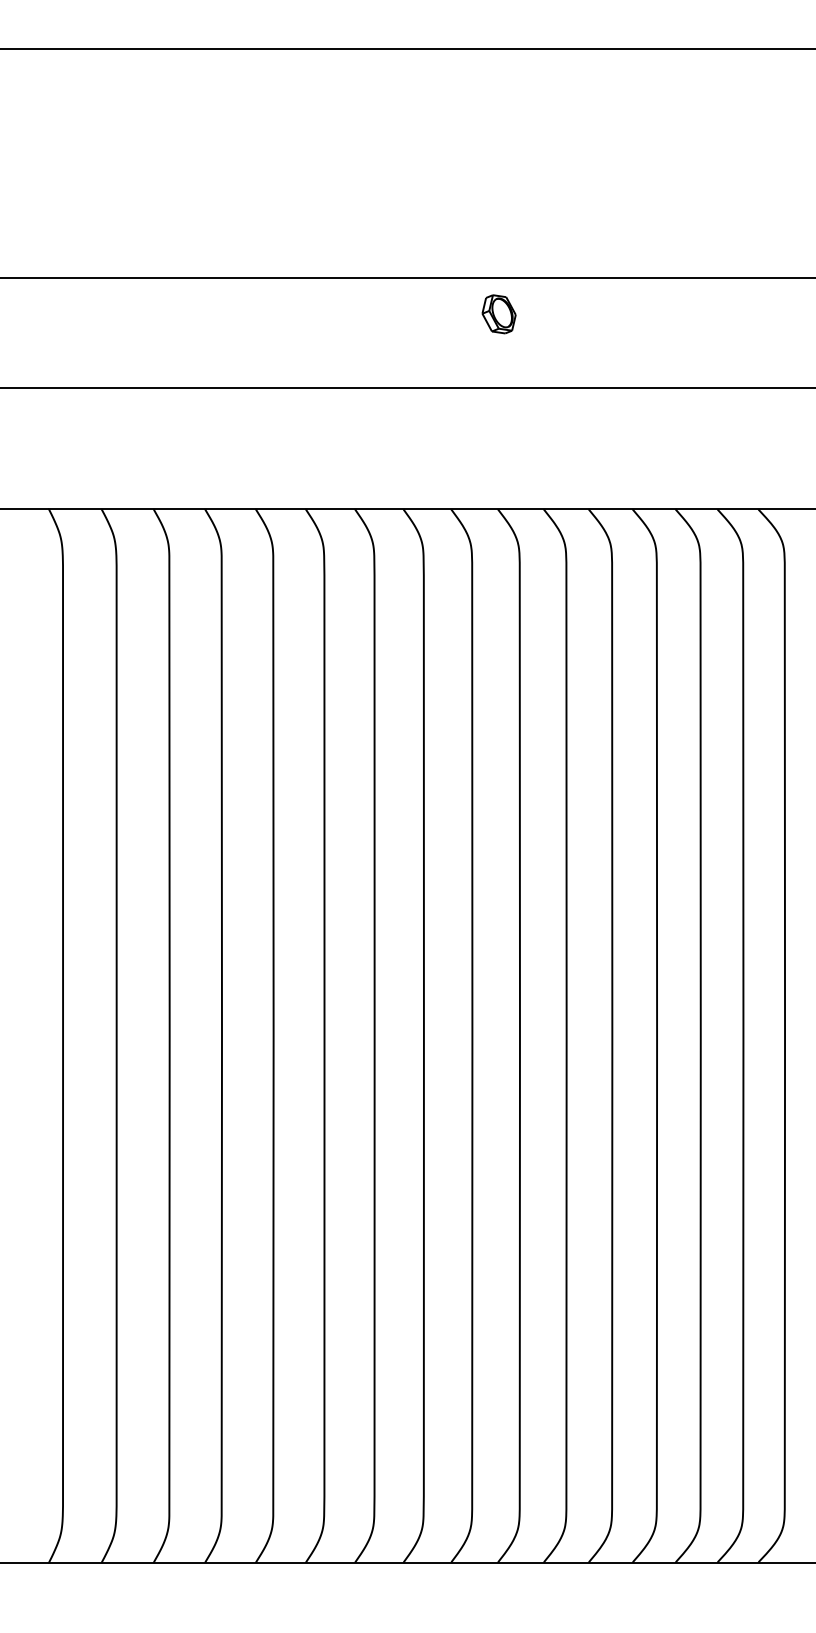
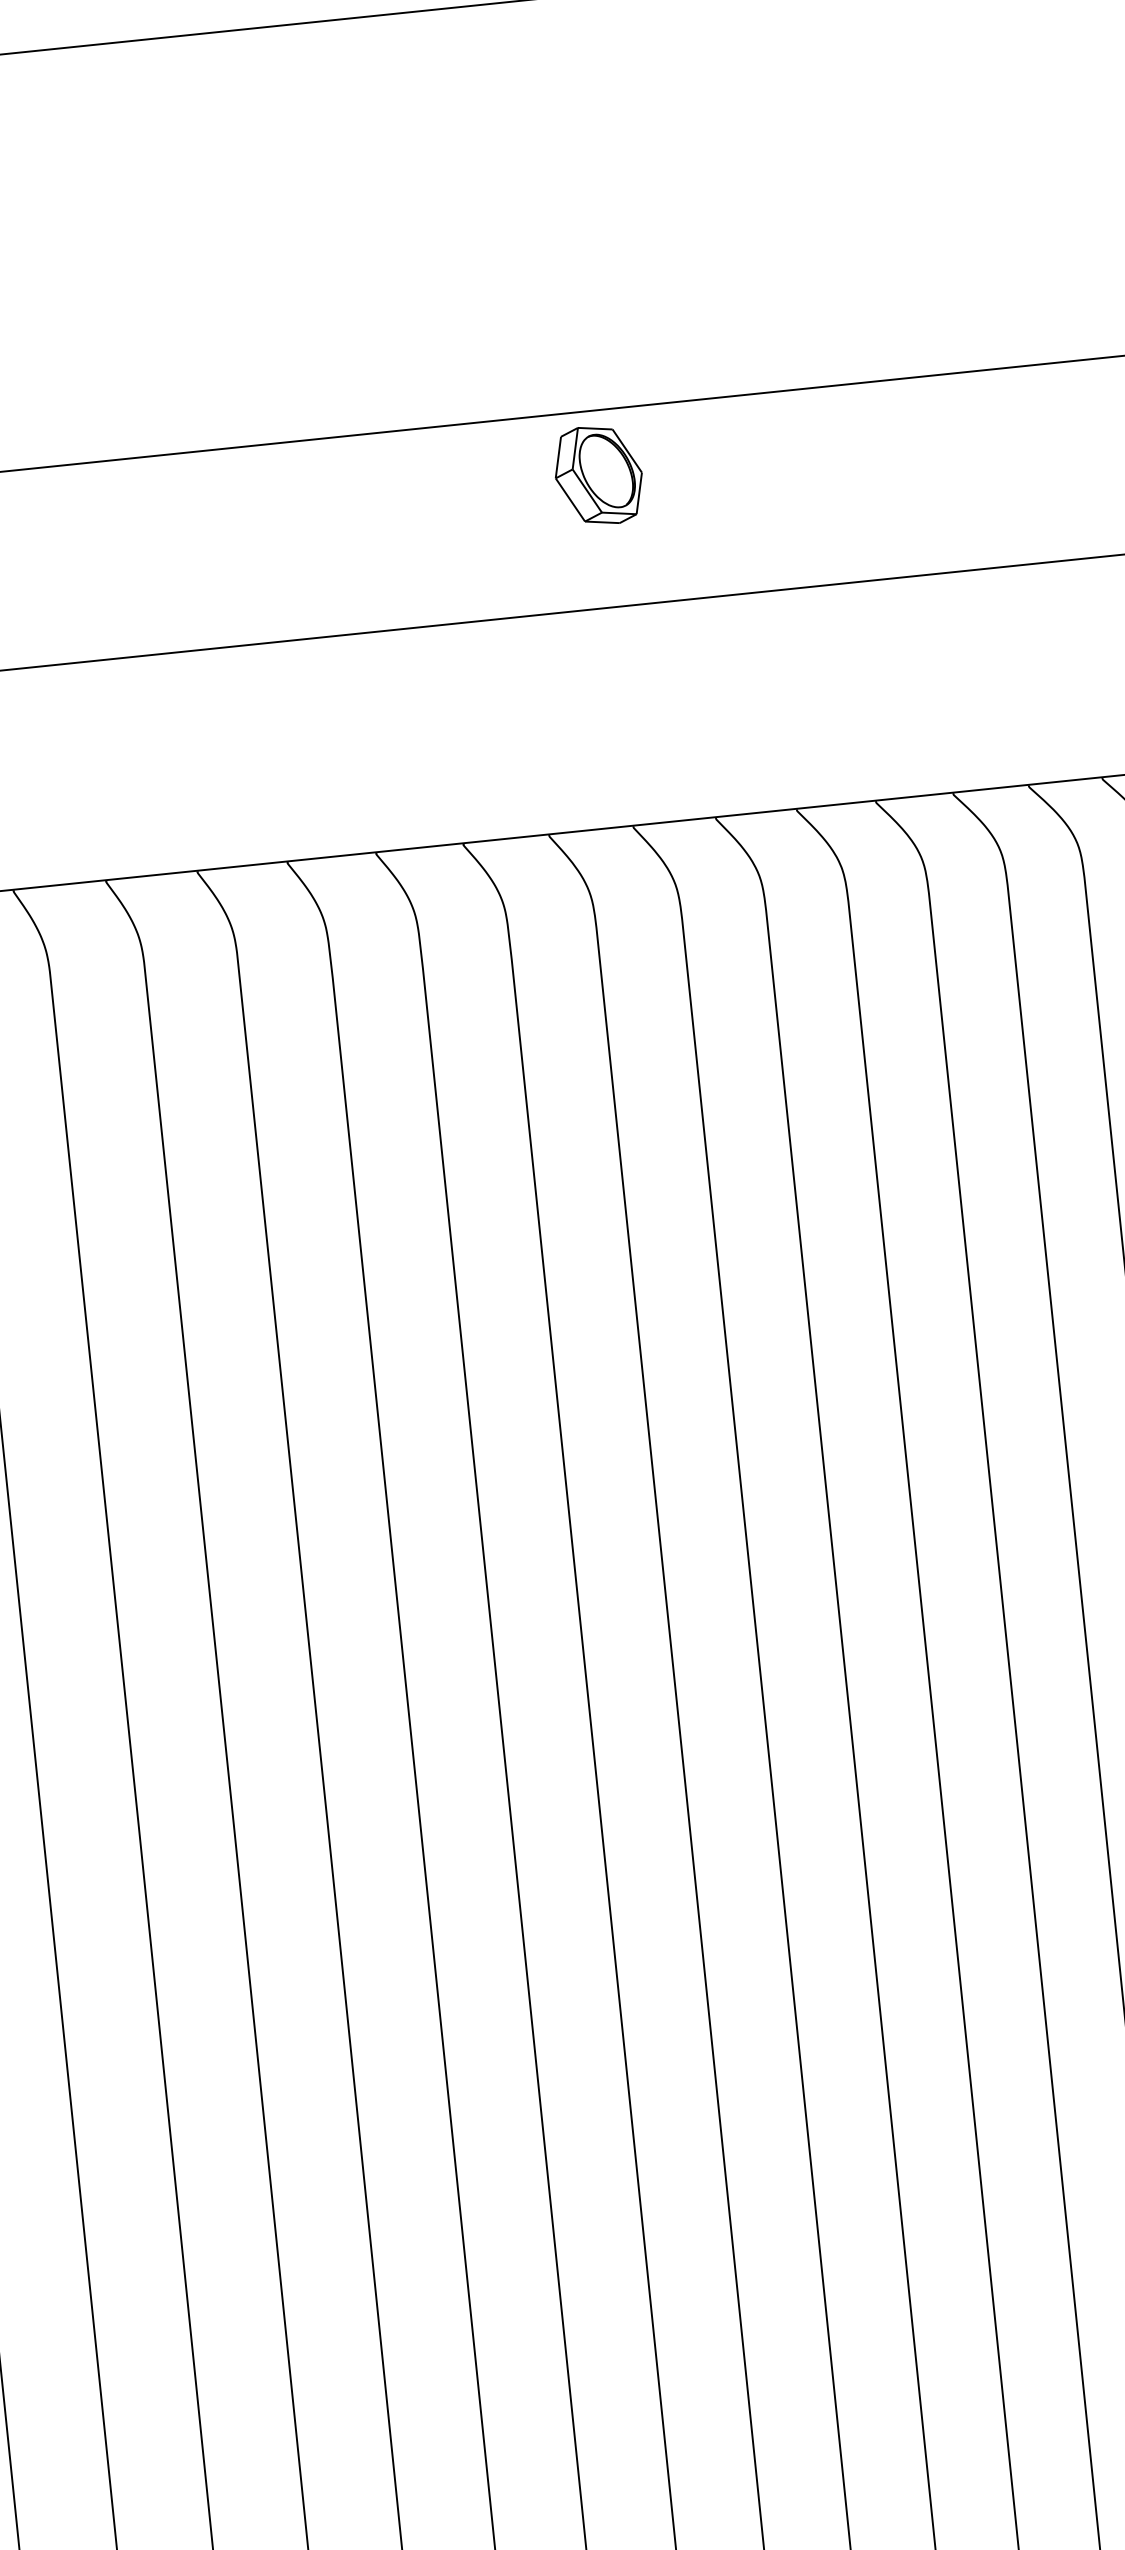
part: (498, 314) -> (597, 476), size x1.43

